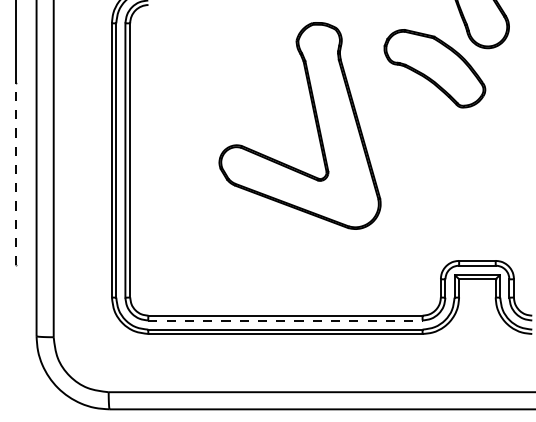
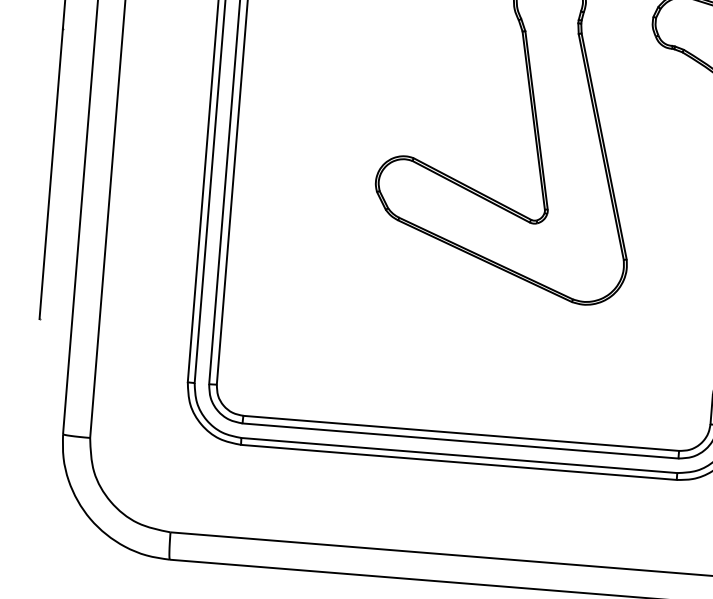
line: (16, 173) -> (51, 173), dashed -> solid
line: (285, 320) -> (460, 440), dashed -> solid

